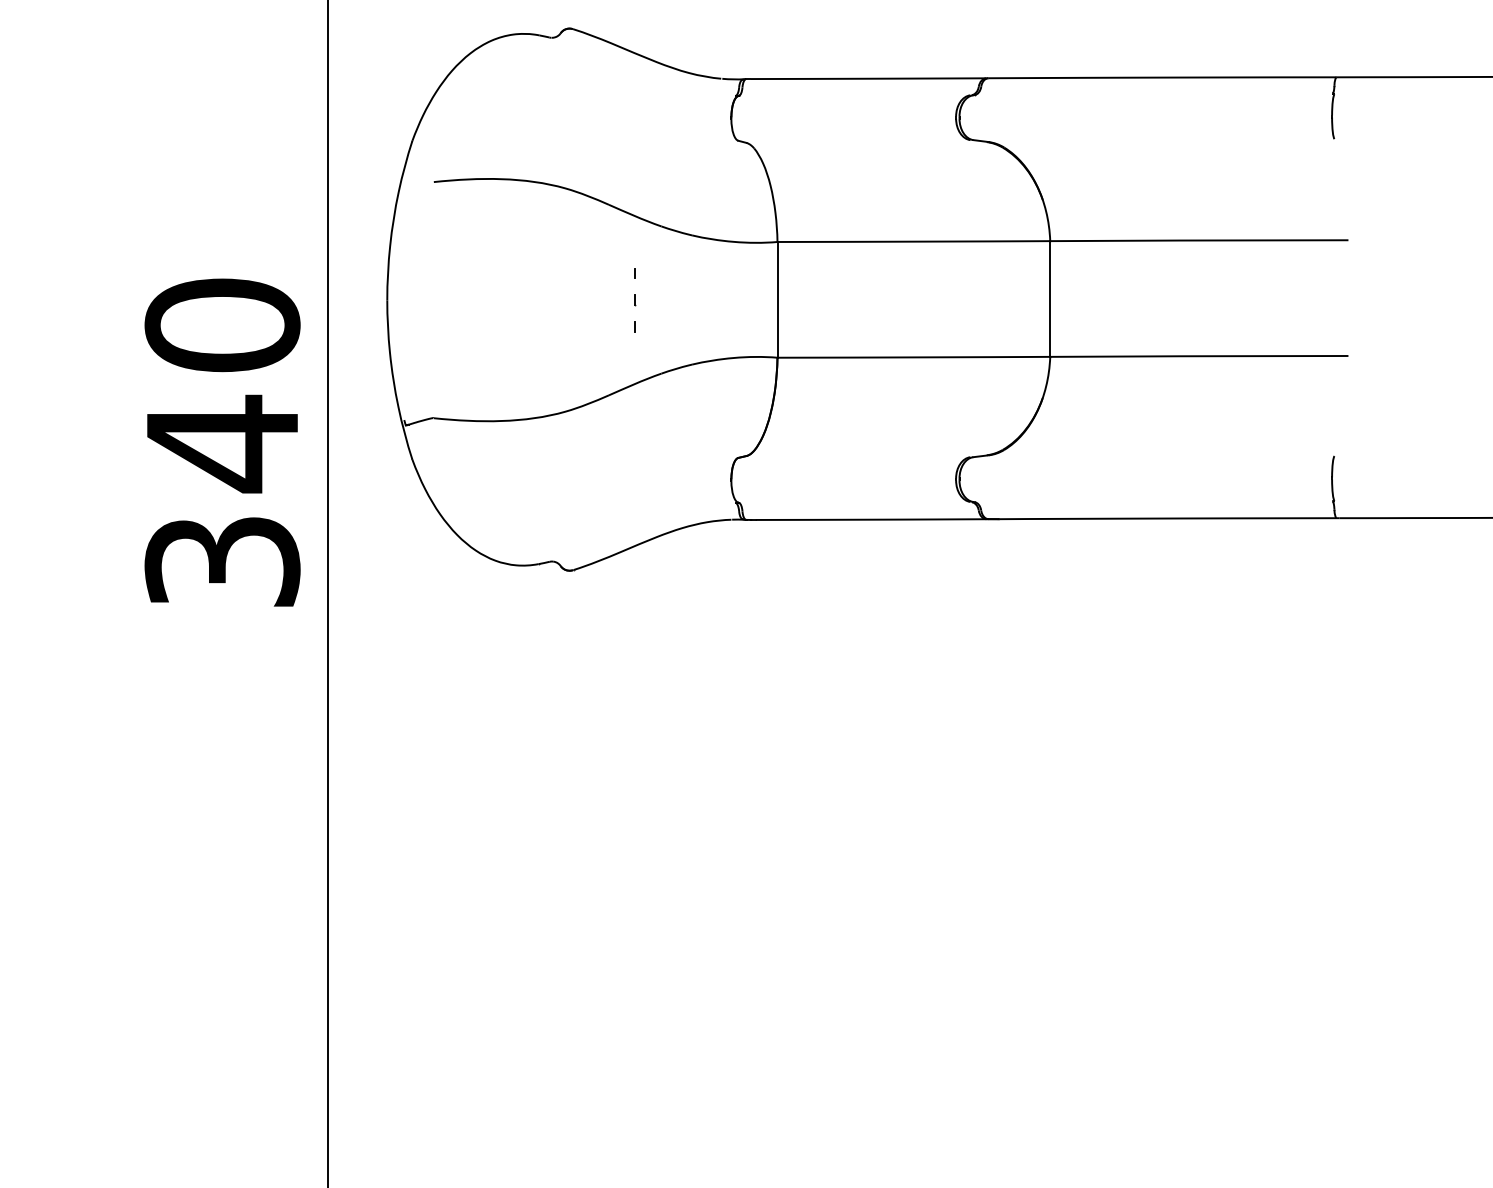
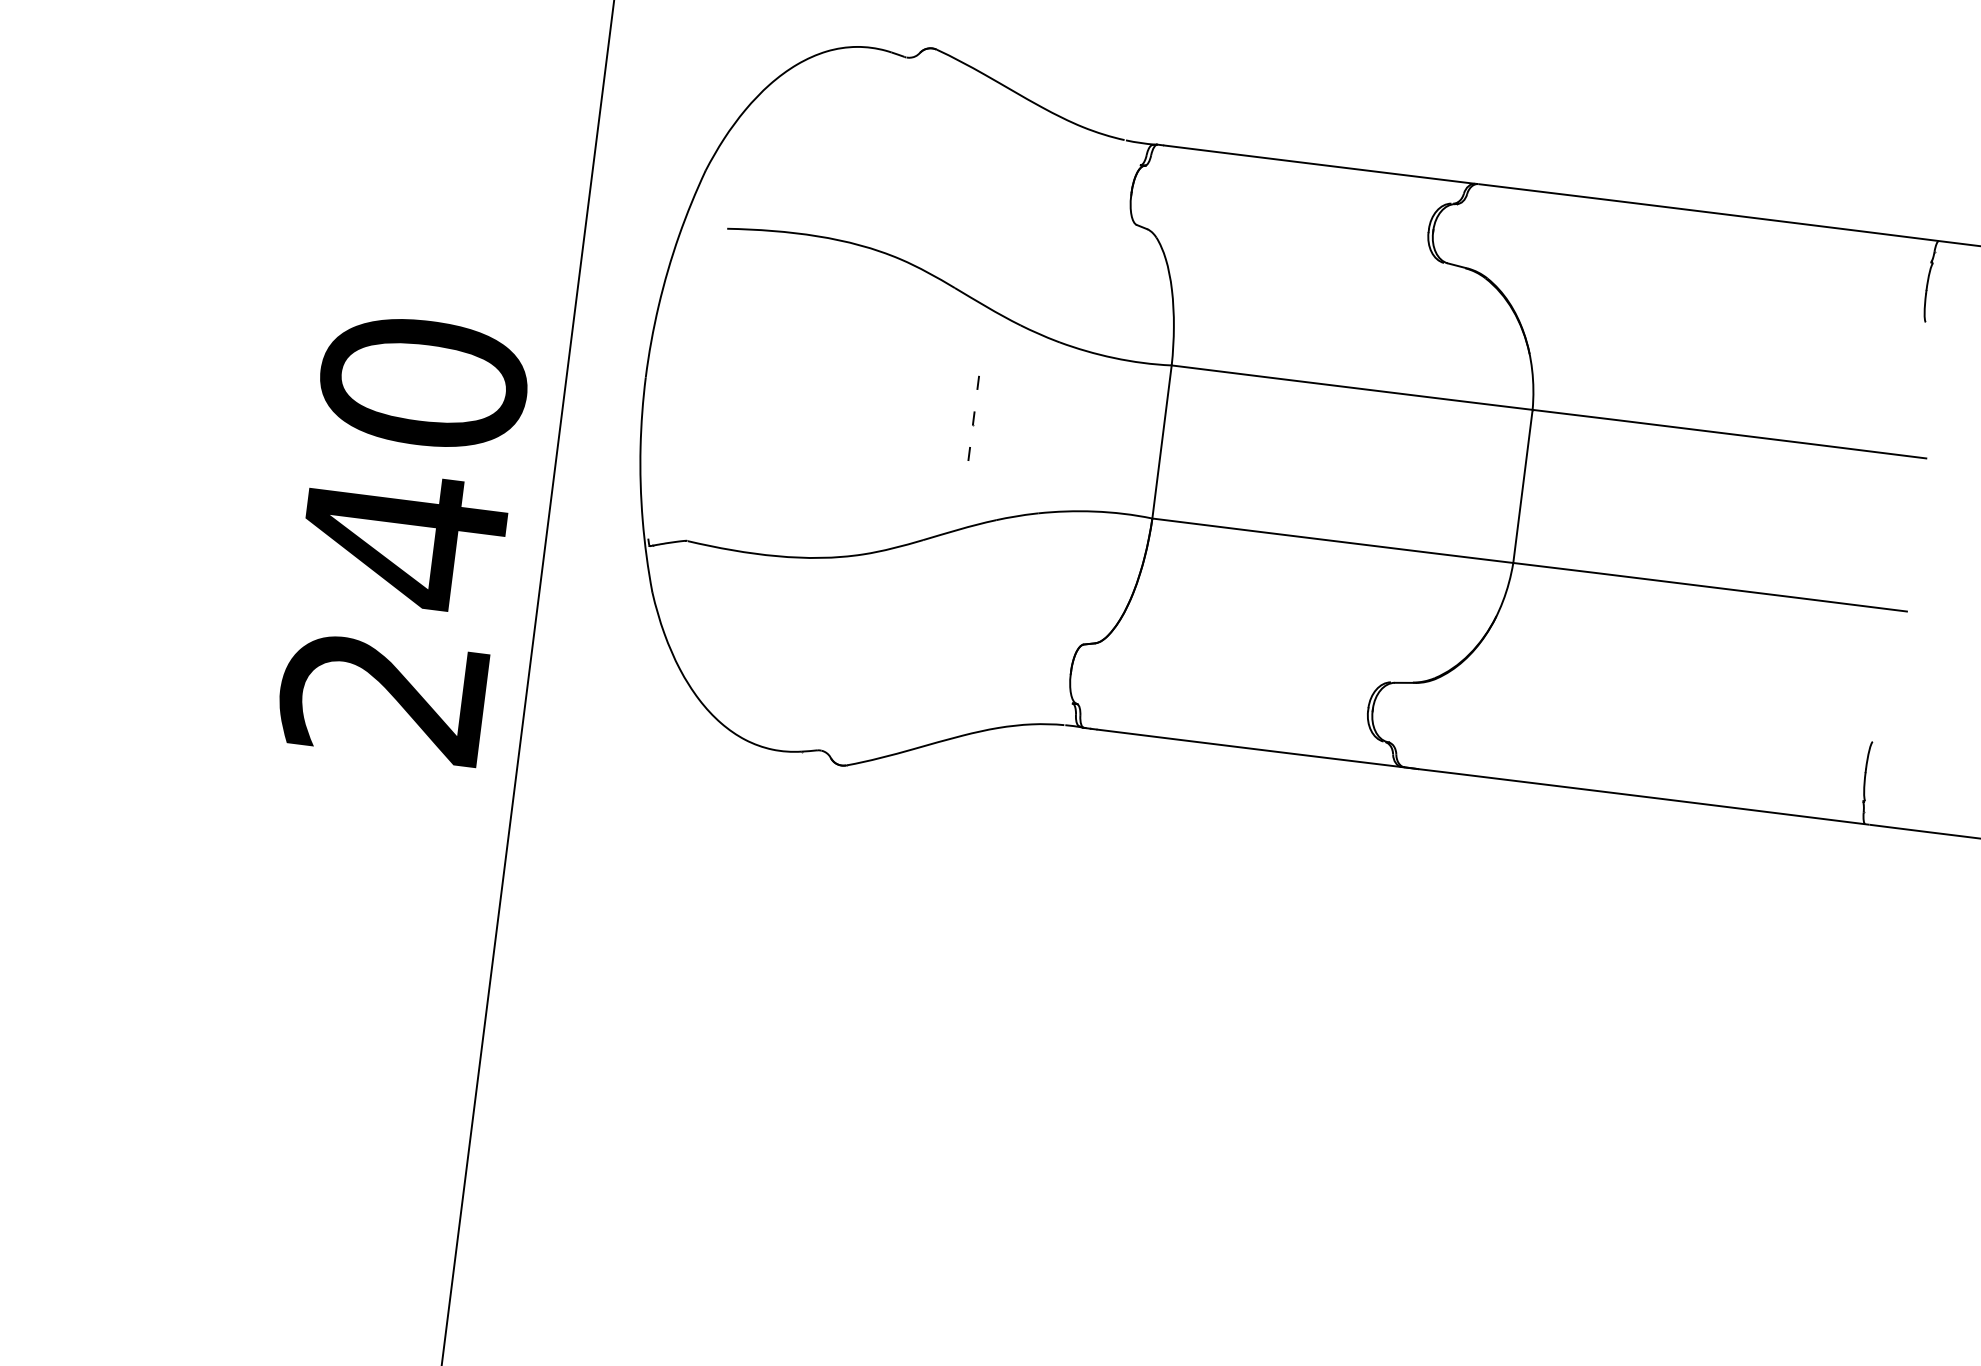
text: (222, 562) -> (384, 696), 340 -> 240

